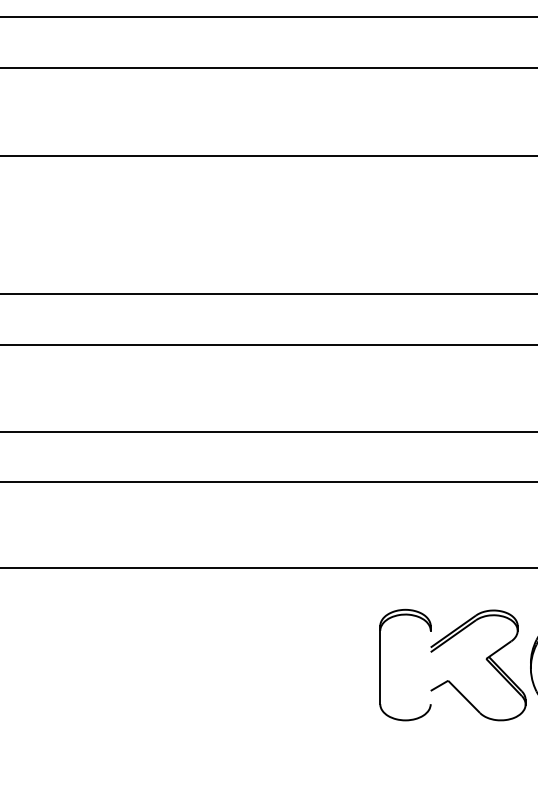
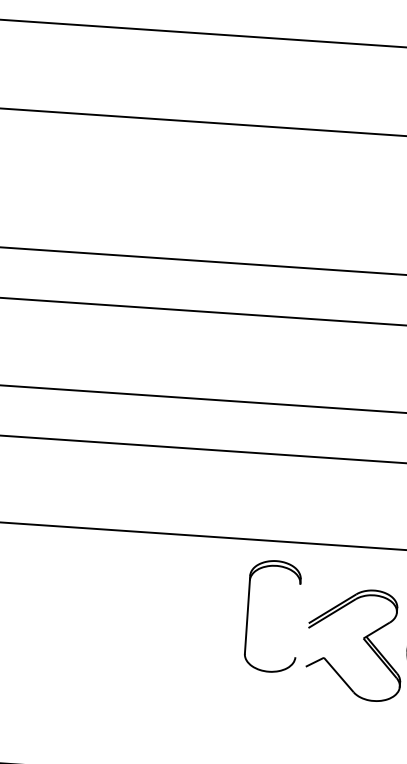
part: (380, 664) -> (247, 614), moved

